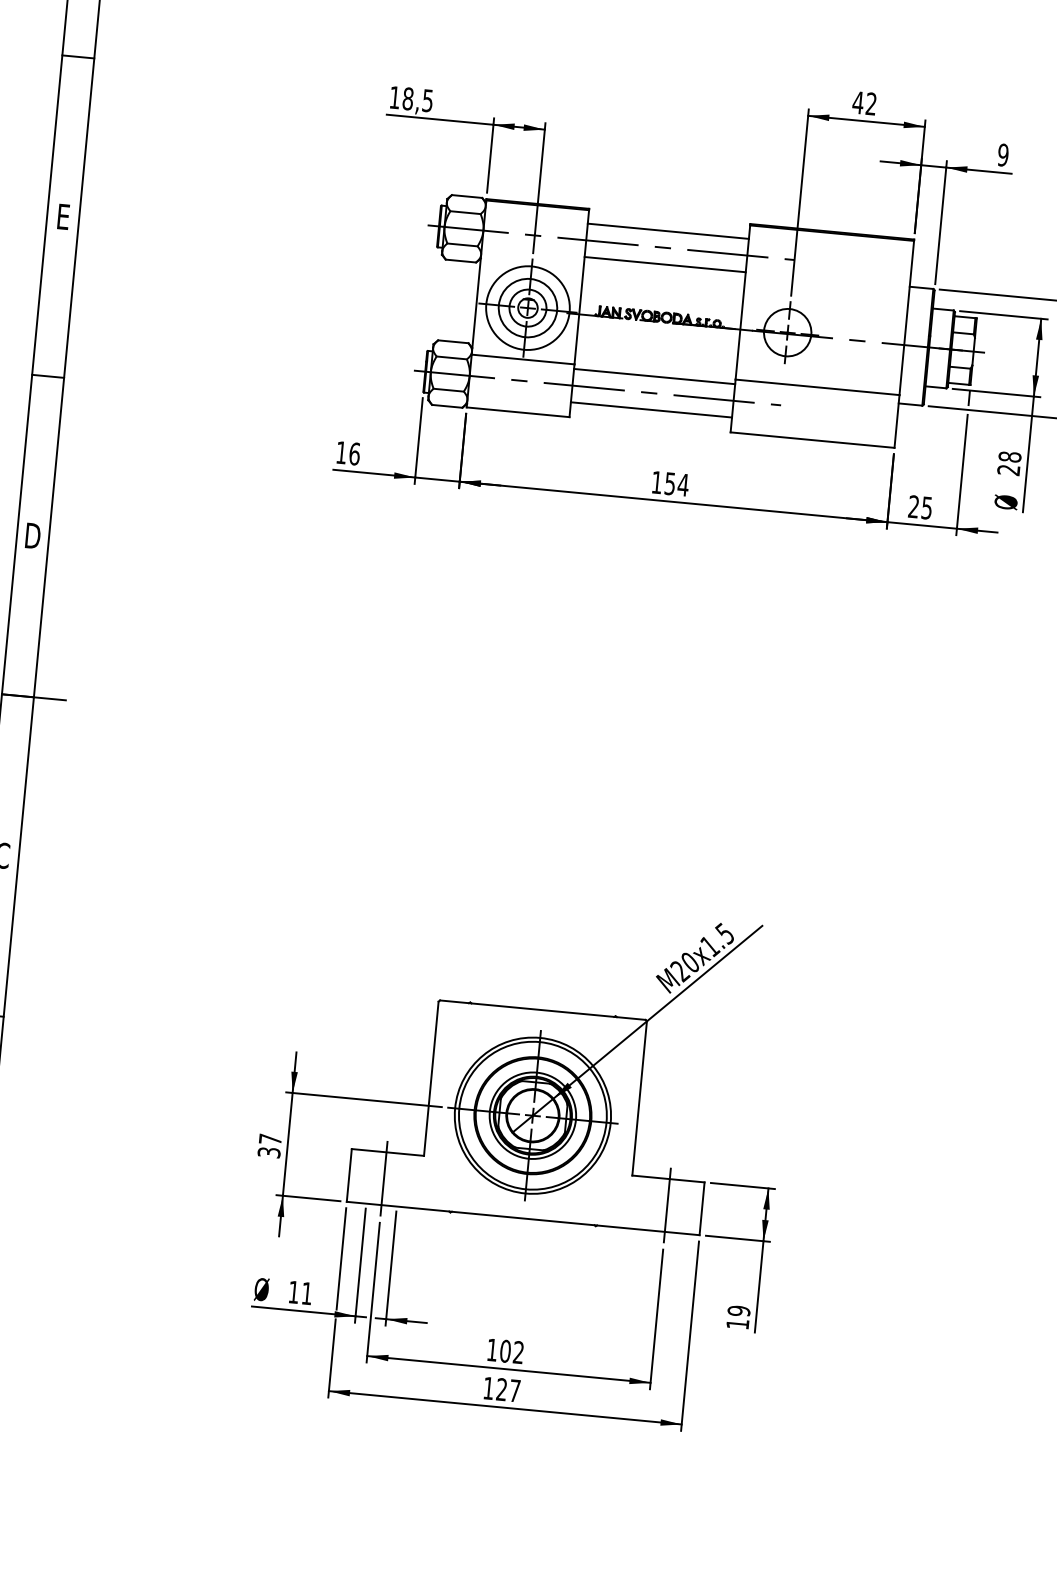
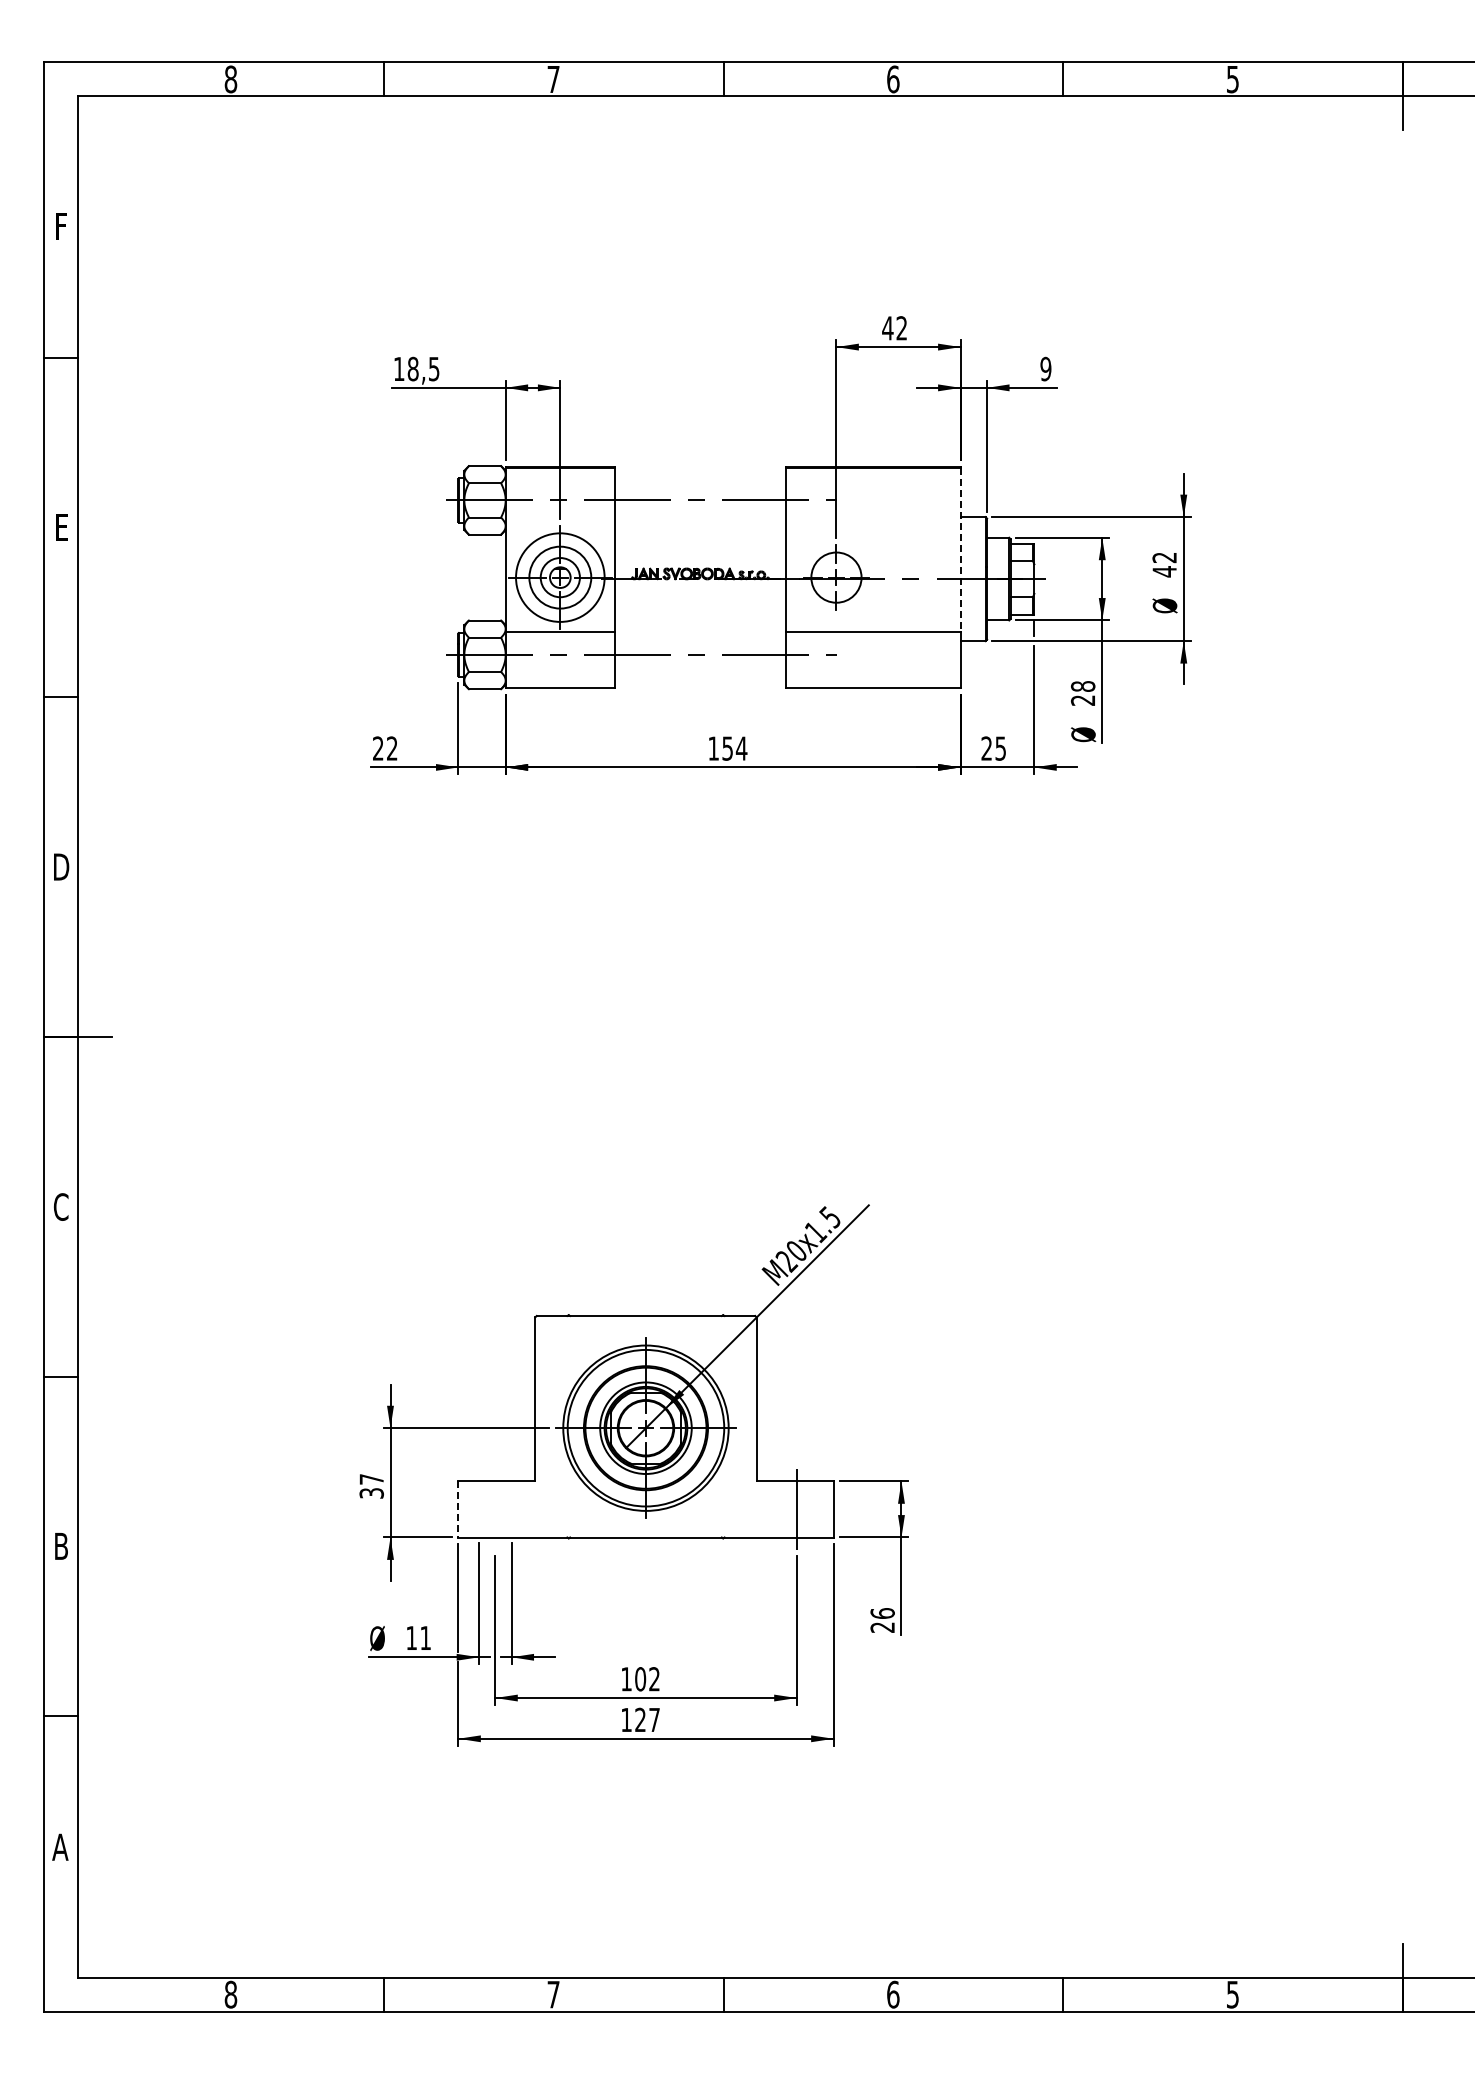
line: (668, 231) -> (700, 482), removed
line: (665, 264) -> (700, 518), removed
line: (906, 318) -> (960, 550), solid -> dashed
line: (654, 376) -> (700, 637), removed
line: (651, 409) -> (700, 672), removed
text: (348, 453) -> (385, 748), 16 -> 22
line: (349, 1175) -> (458, 1509), solid -> dashed
line: (384, 1178) -> (495, 1509), removed
text: (738, 1317) -> (882, 1620), 19 -> 26

